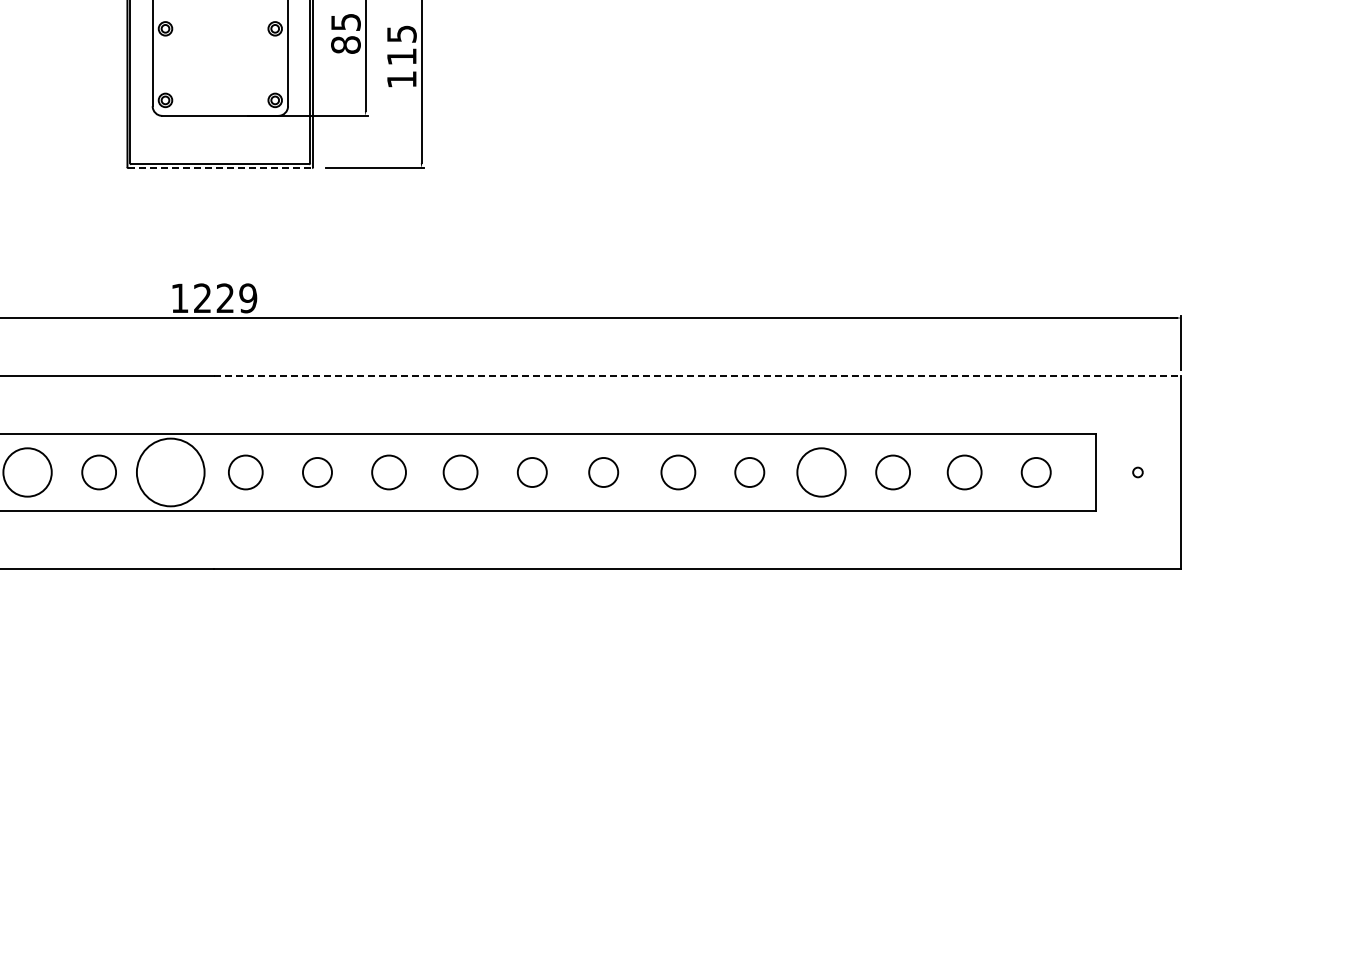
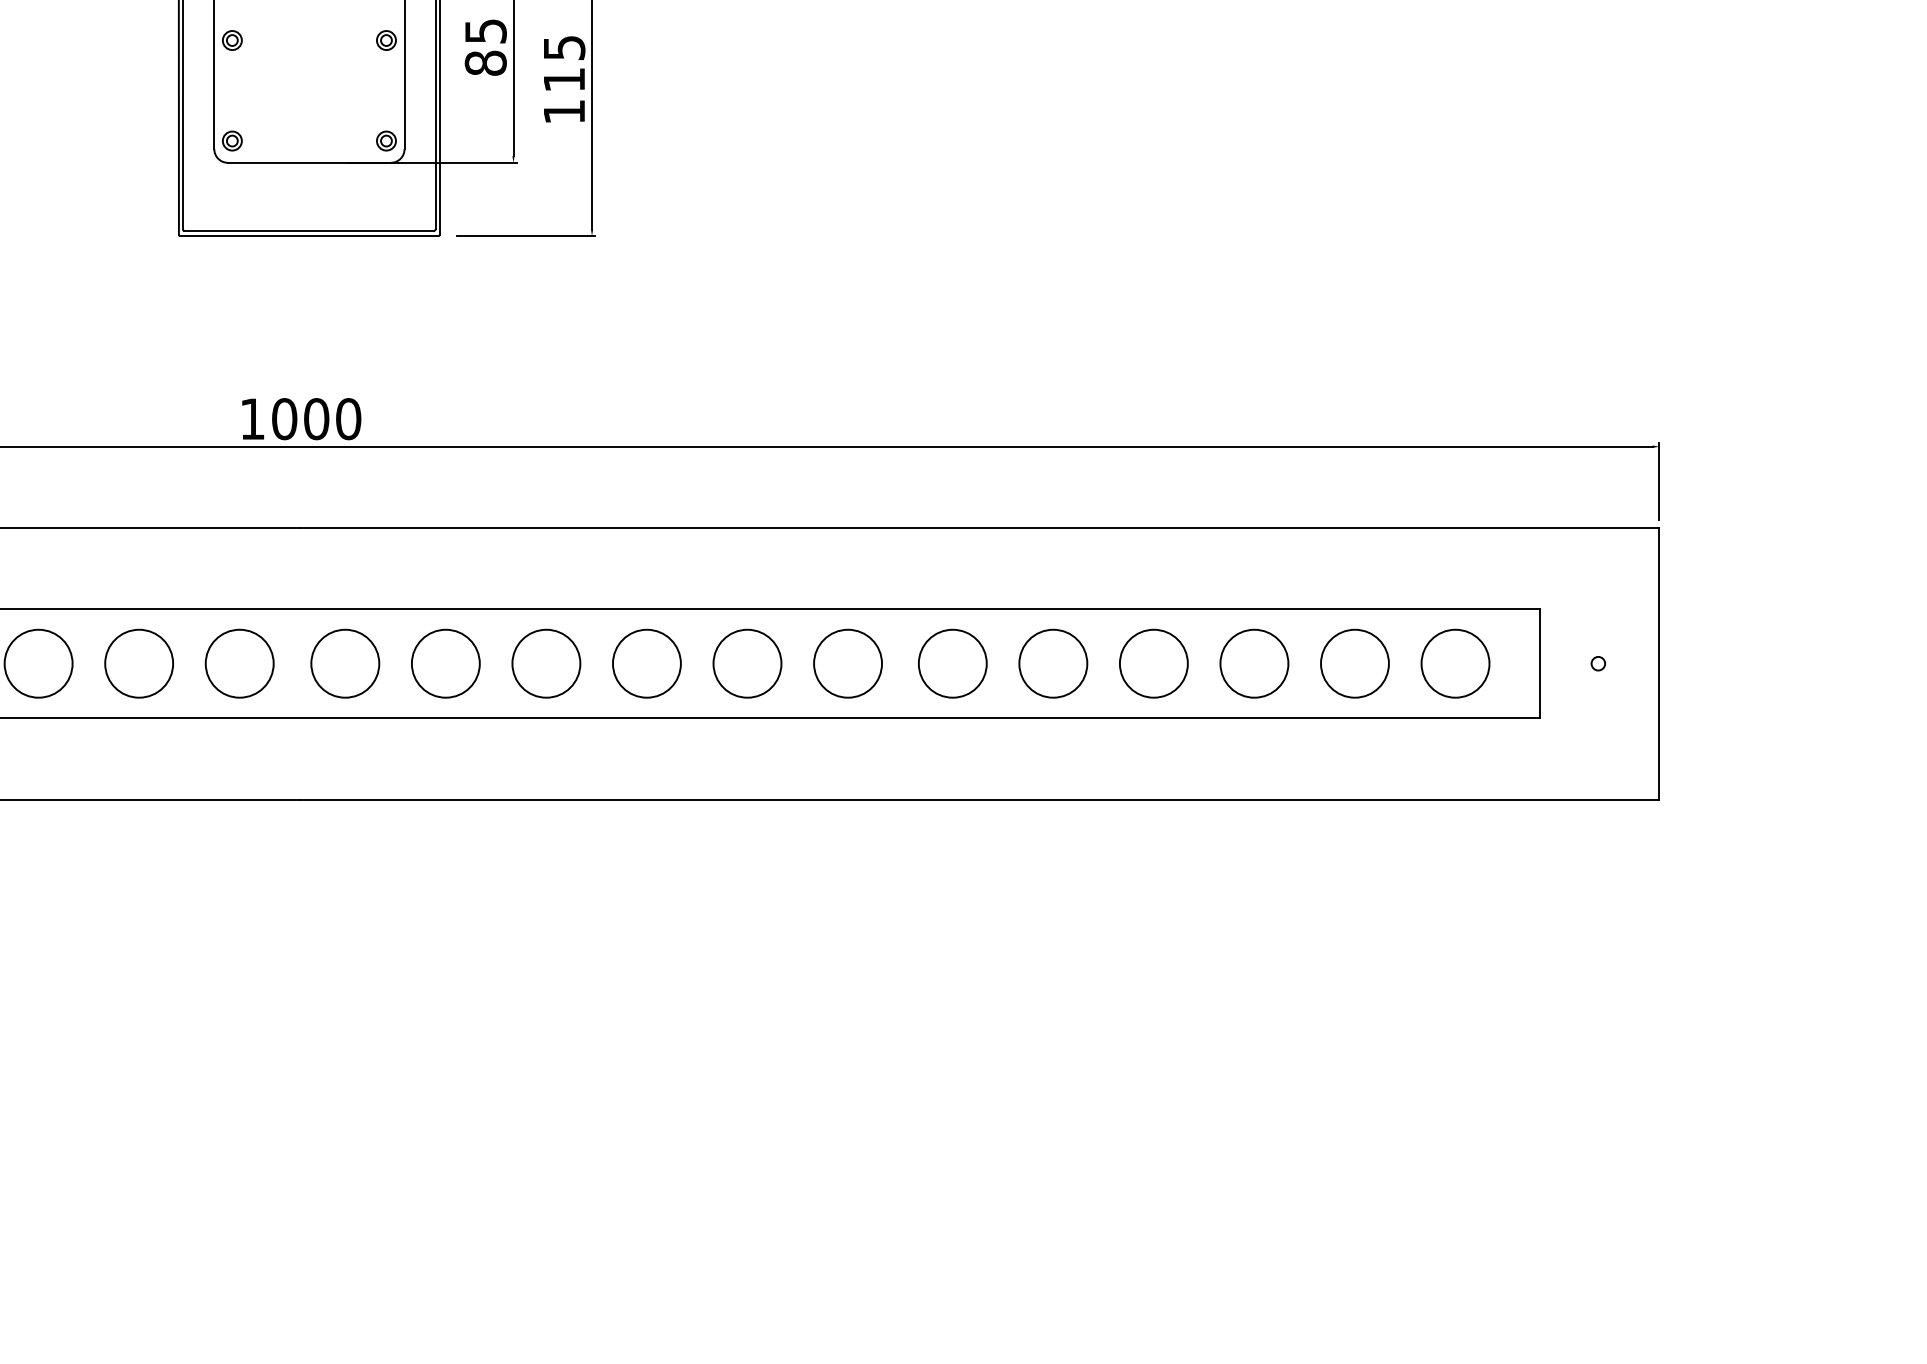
line: (220, 168) -> (309, 236), dashed -> solid
text: (225, 298) -> (316, 419), 1229 -> 1000
line: (697, 375) -> (979, 527), dashed -> solid
circle: (98, 472) -> (138, 663), size x1.43
circle: (170, 472) -> (239, 663), size x0.71
circle: (245, 472) -> (344, 663), size x1.43
circle: (317, 472) -> (445, 663), size x1.67
circle: (388, 472) -> (545, 663), size x1.43
circle: (460, 472) -> (646, 663), size x1.43
circle: (532, 472) -> (747, 663), size x1.67
circle: (603, 472) -> (847, 663), size x1.67
circle: (678, 472) -> (952, 663), size x1.43
circle: (749, 472) -> (1052, 663), size x1.67
circle: (892, 472) -> (1253, 663), size x1.43
circle: (964, 472) -> (1354, 663), size x1.43
circle: (1036, 472) -> (1455, 663), size x1.67

